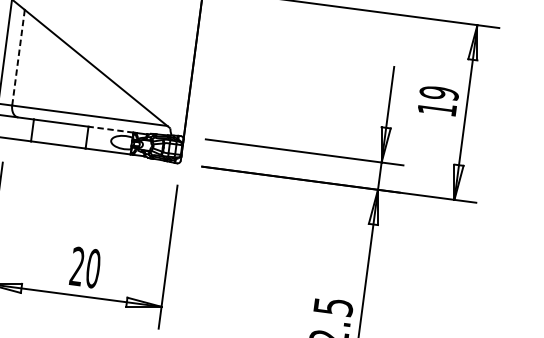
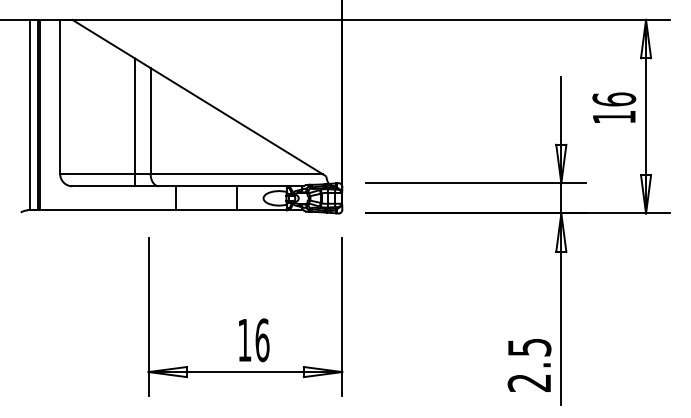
line: (18, 58) -> (150, 121), dashed -> solid
text: (439, 93) -> (614, 99), 19 -> 16
line: (110, 129) -> (261, 186), dashed -> solid
text: (85, 267) -> (253, 340), 20 -> 16

